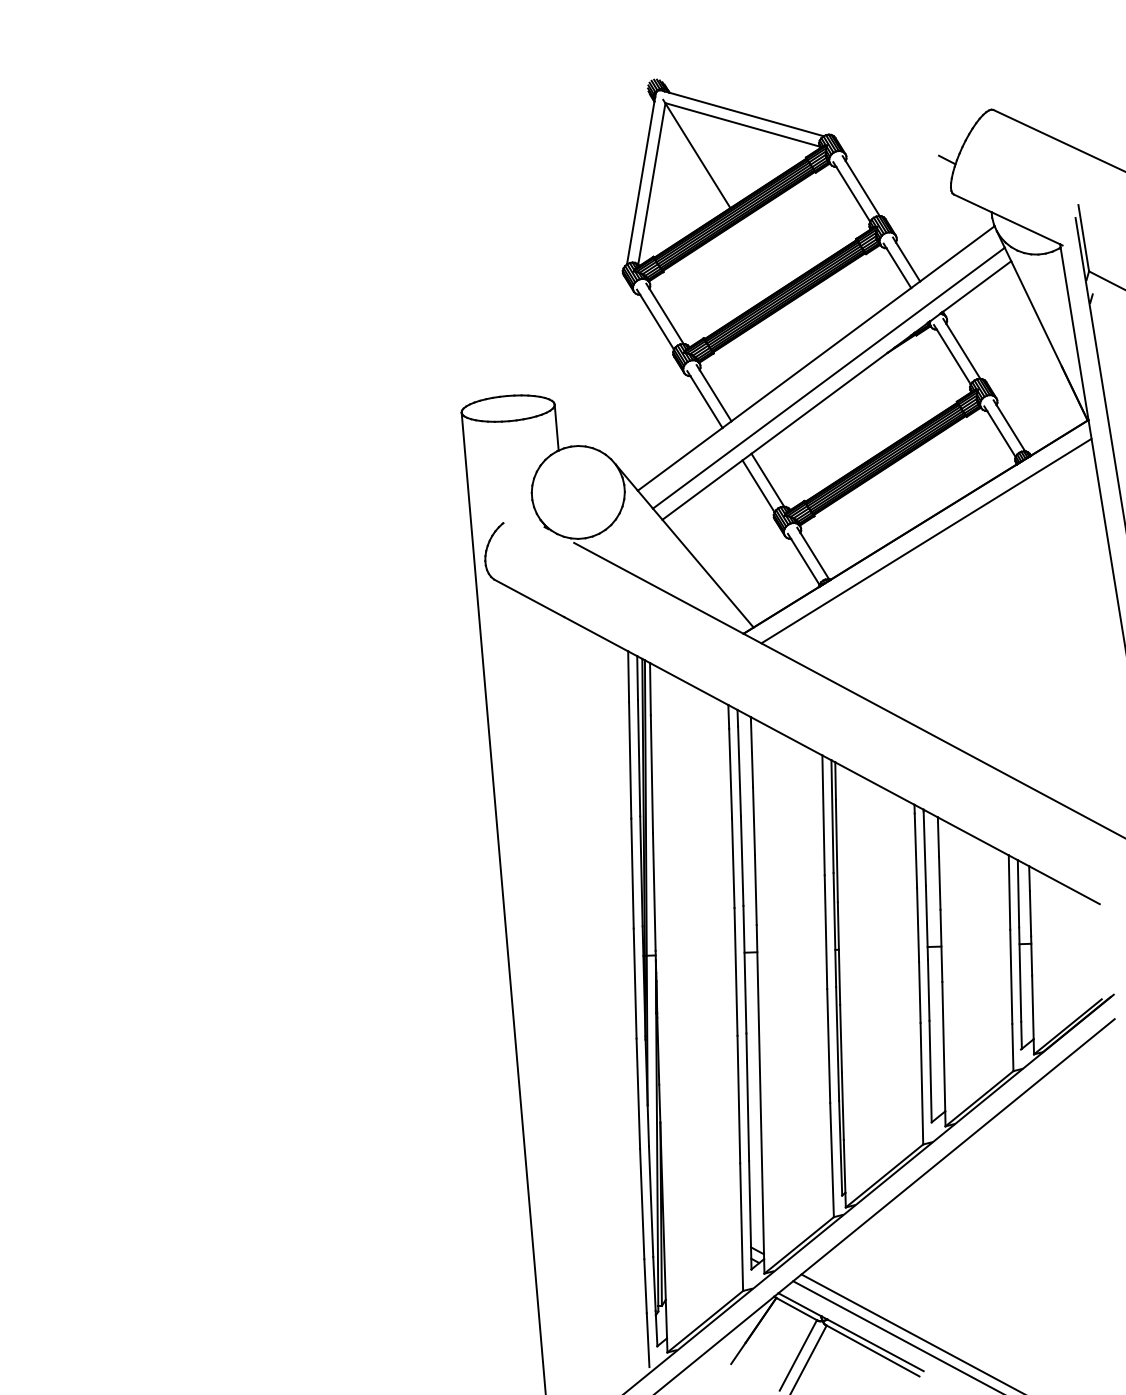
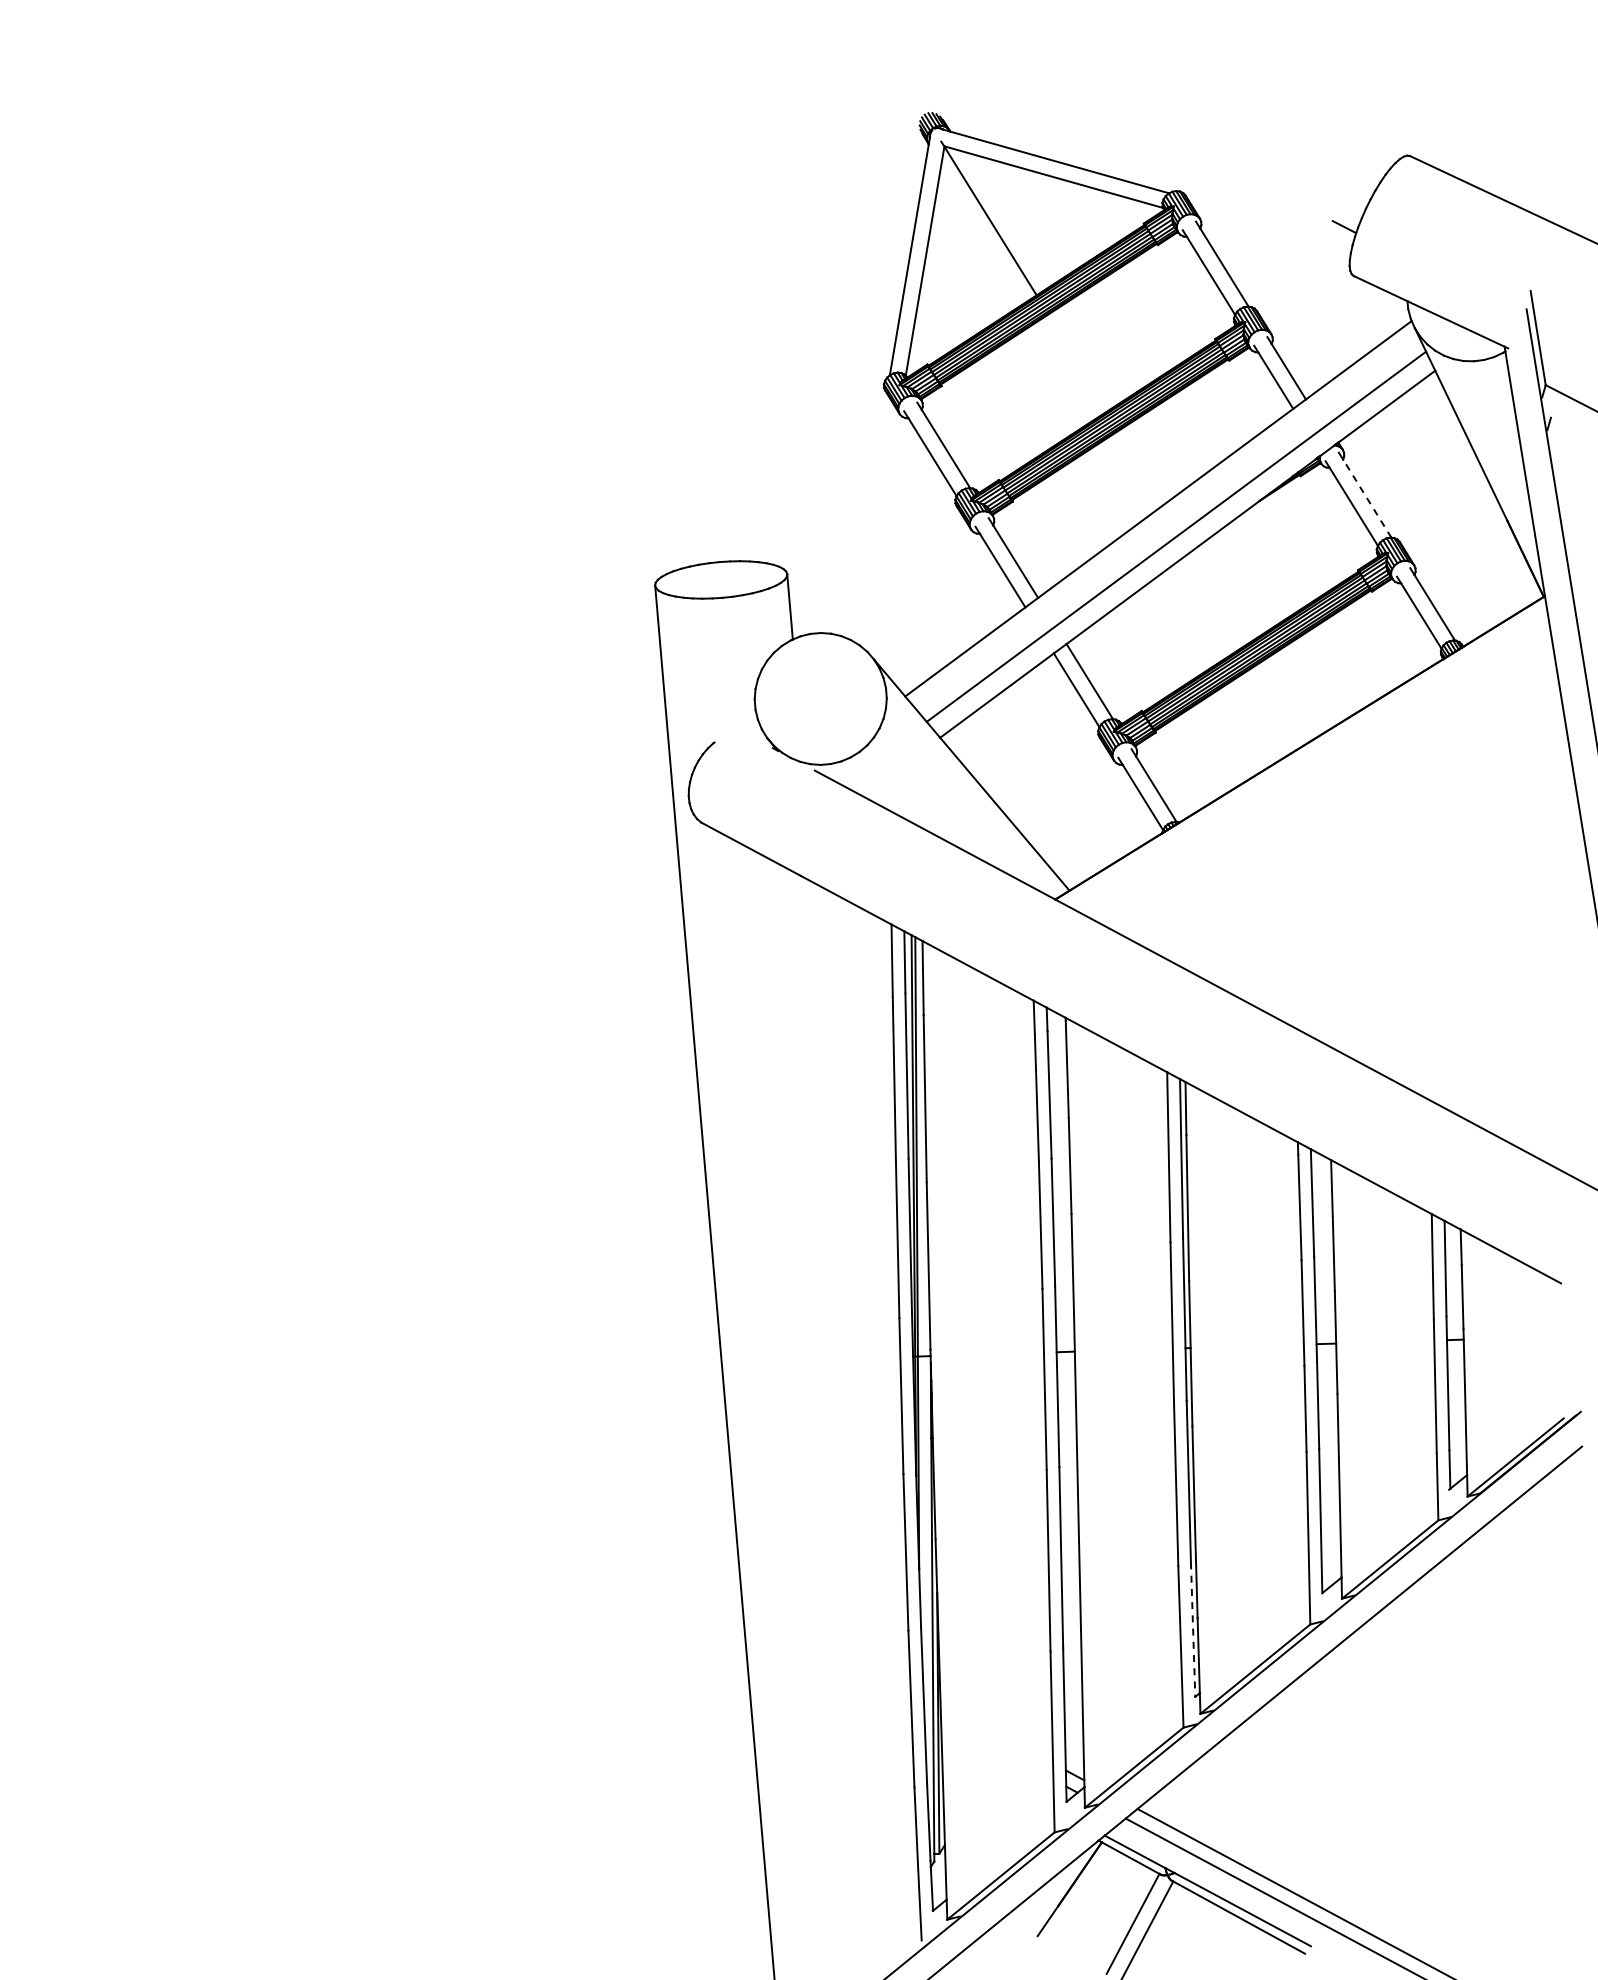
line: (963, 351) -> (1367, 498), solid -> dashed
line: (926, 540) -> (1314, 767), removed
line: (840, 1148) -> (1193, 1630), solid -> dashed

